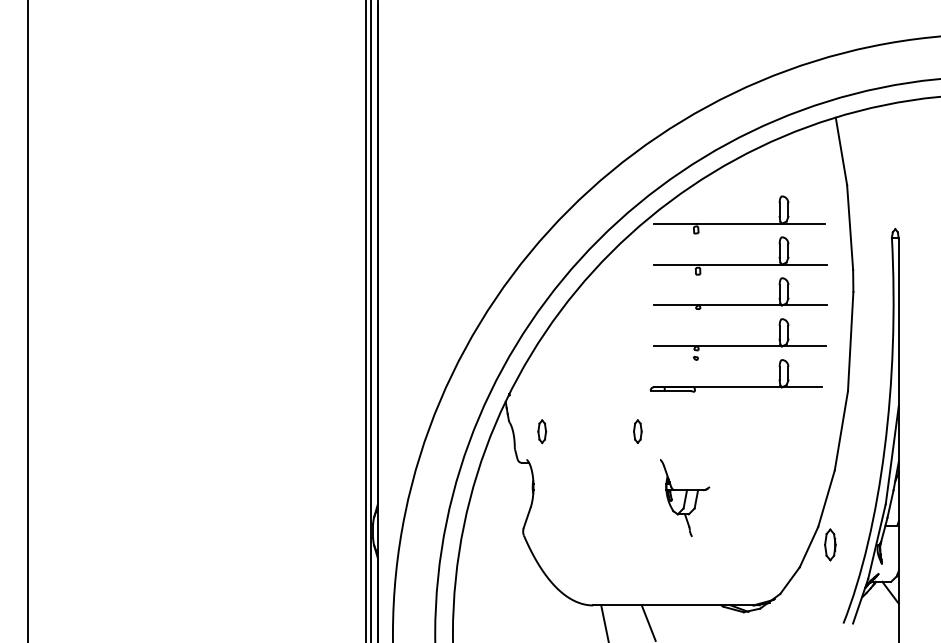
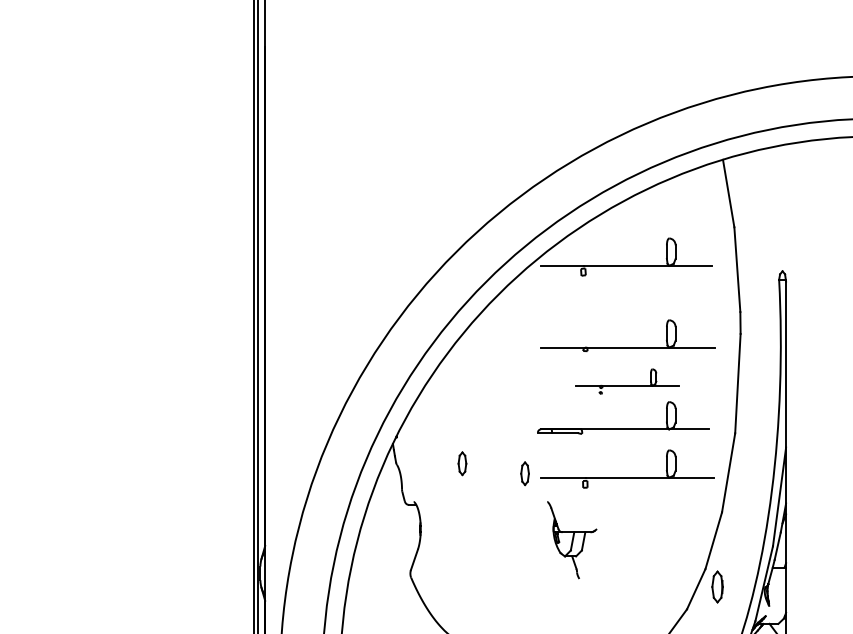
part: (740, 264) -> (627, 477), moved
part: (739, 339) -> (626, 381), size x0.6
part: (541, 431) -> (461, 463), moved

